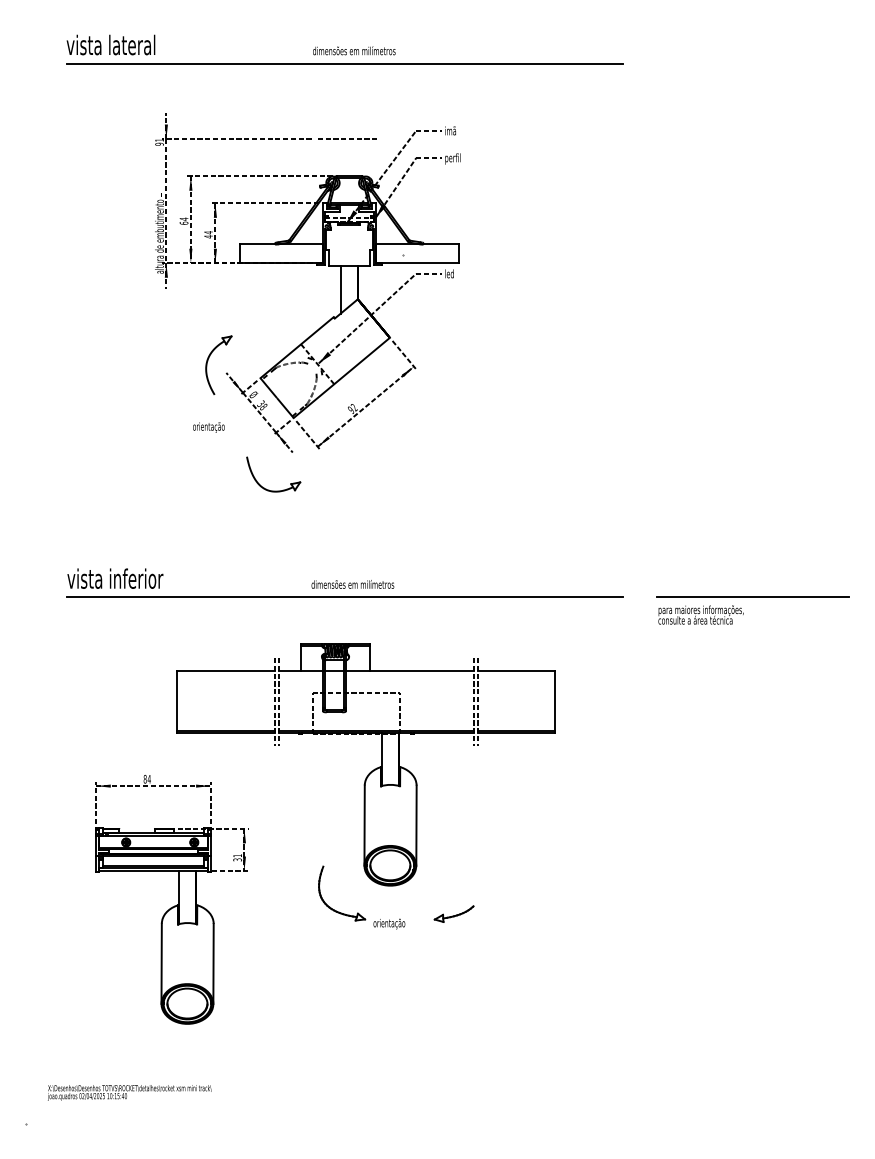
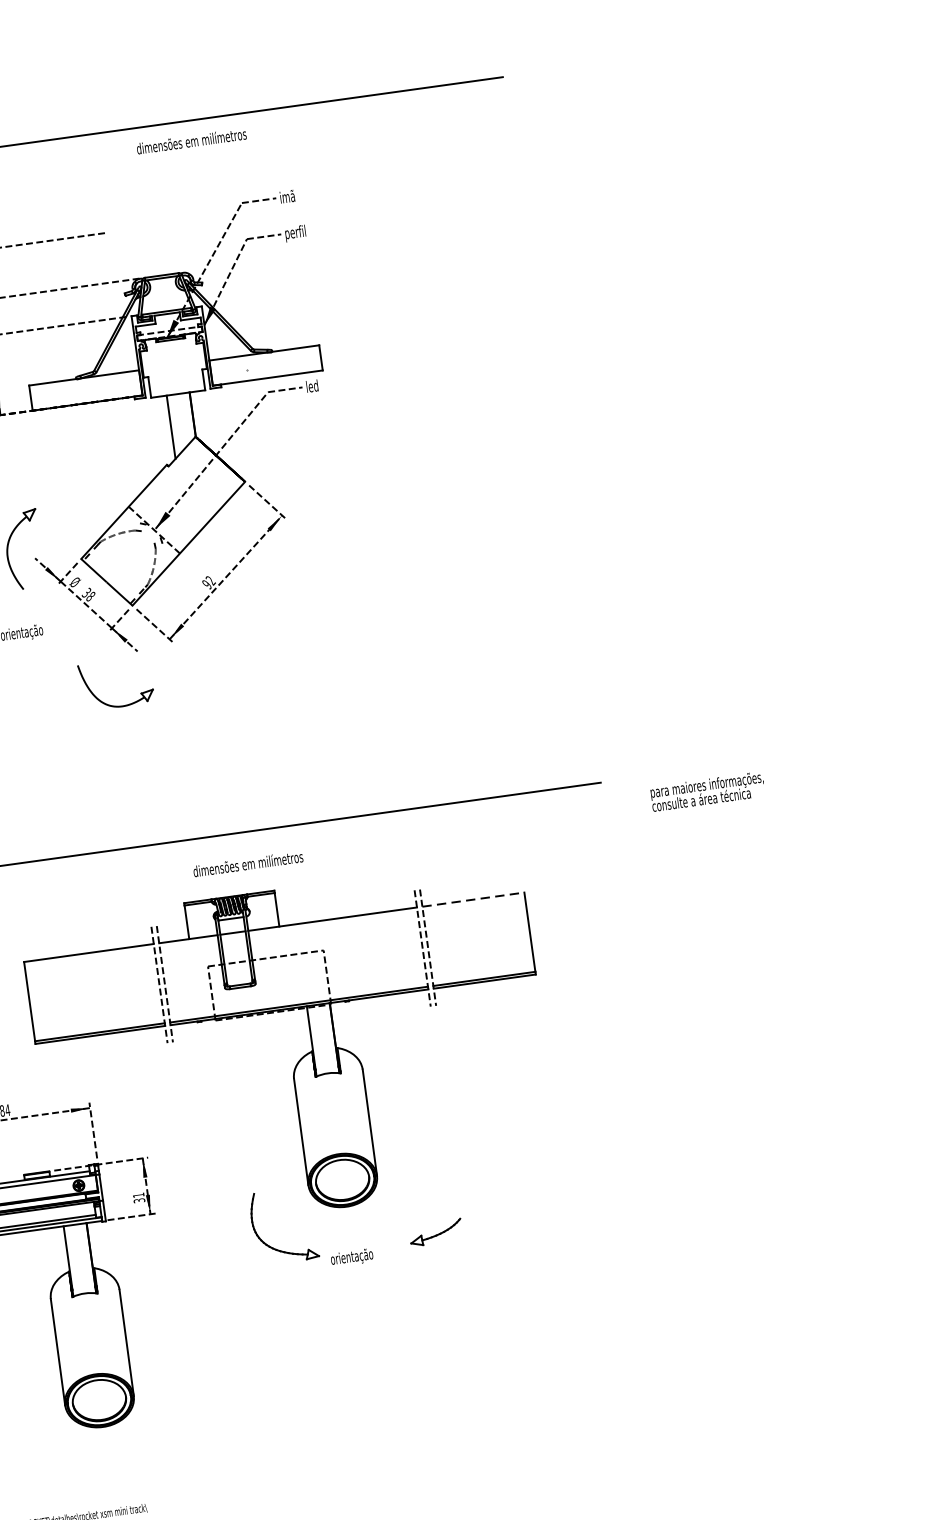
text: (354, 50) -> (191, 140), moved
line: (346, 139) -> (151, 227), removed
text: (352, 584) -> (247, 864), moved
line: (752, 597) -> (772, 758), removed
line: (516, 671) -> (473, 900), solid -> dashed

